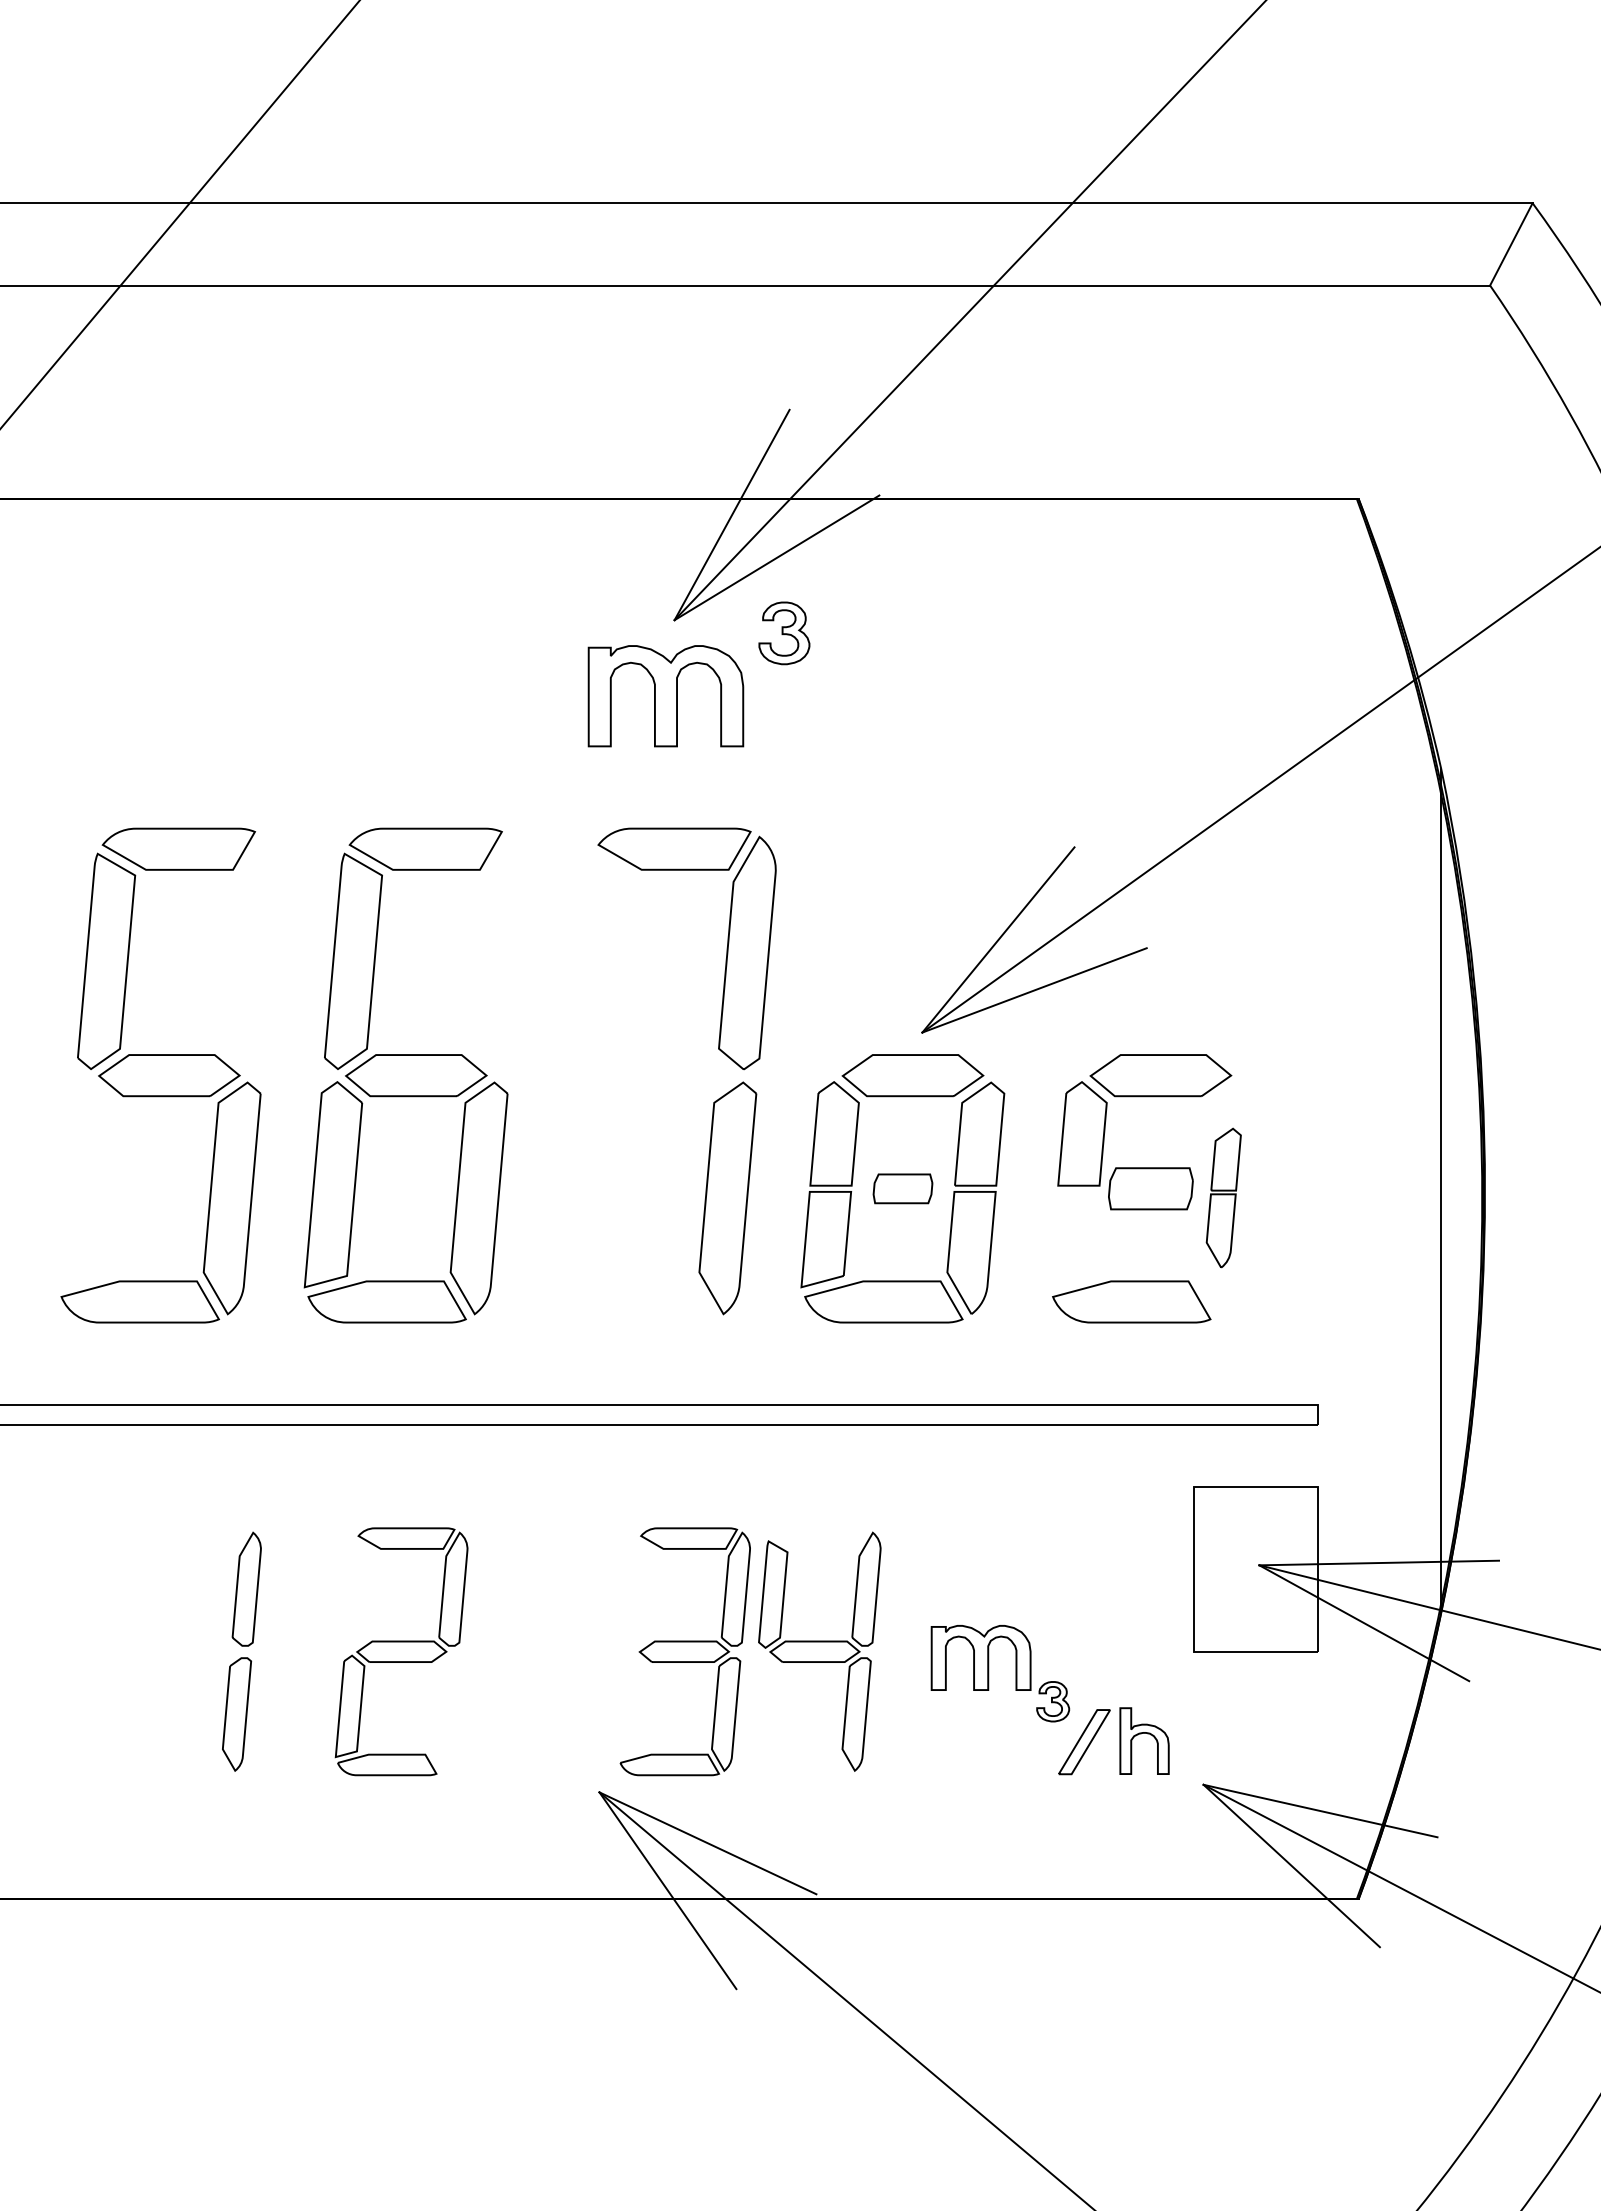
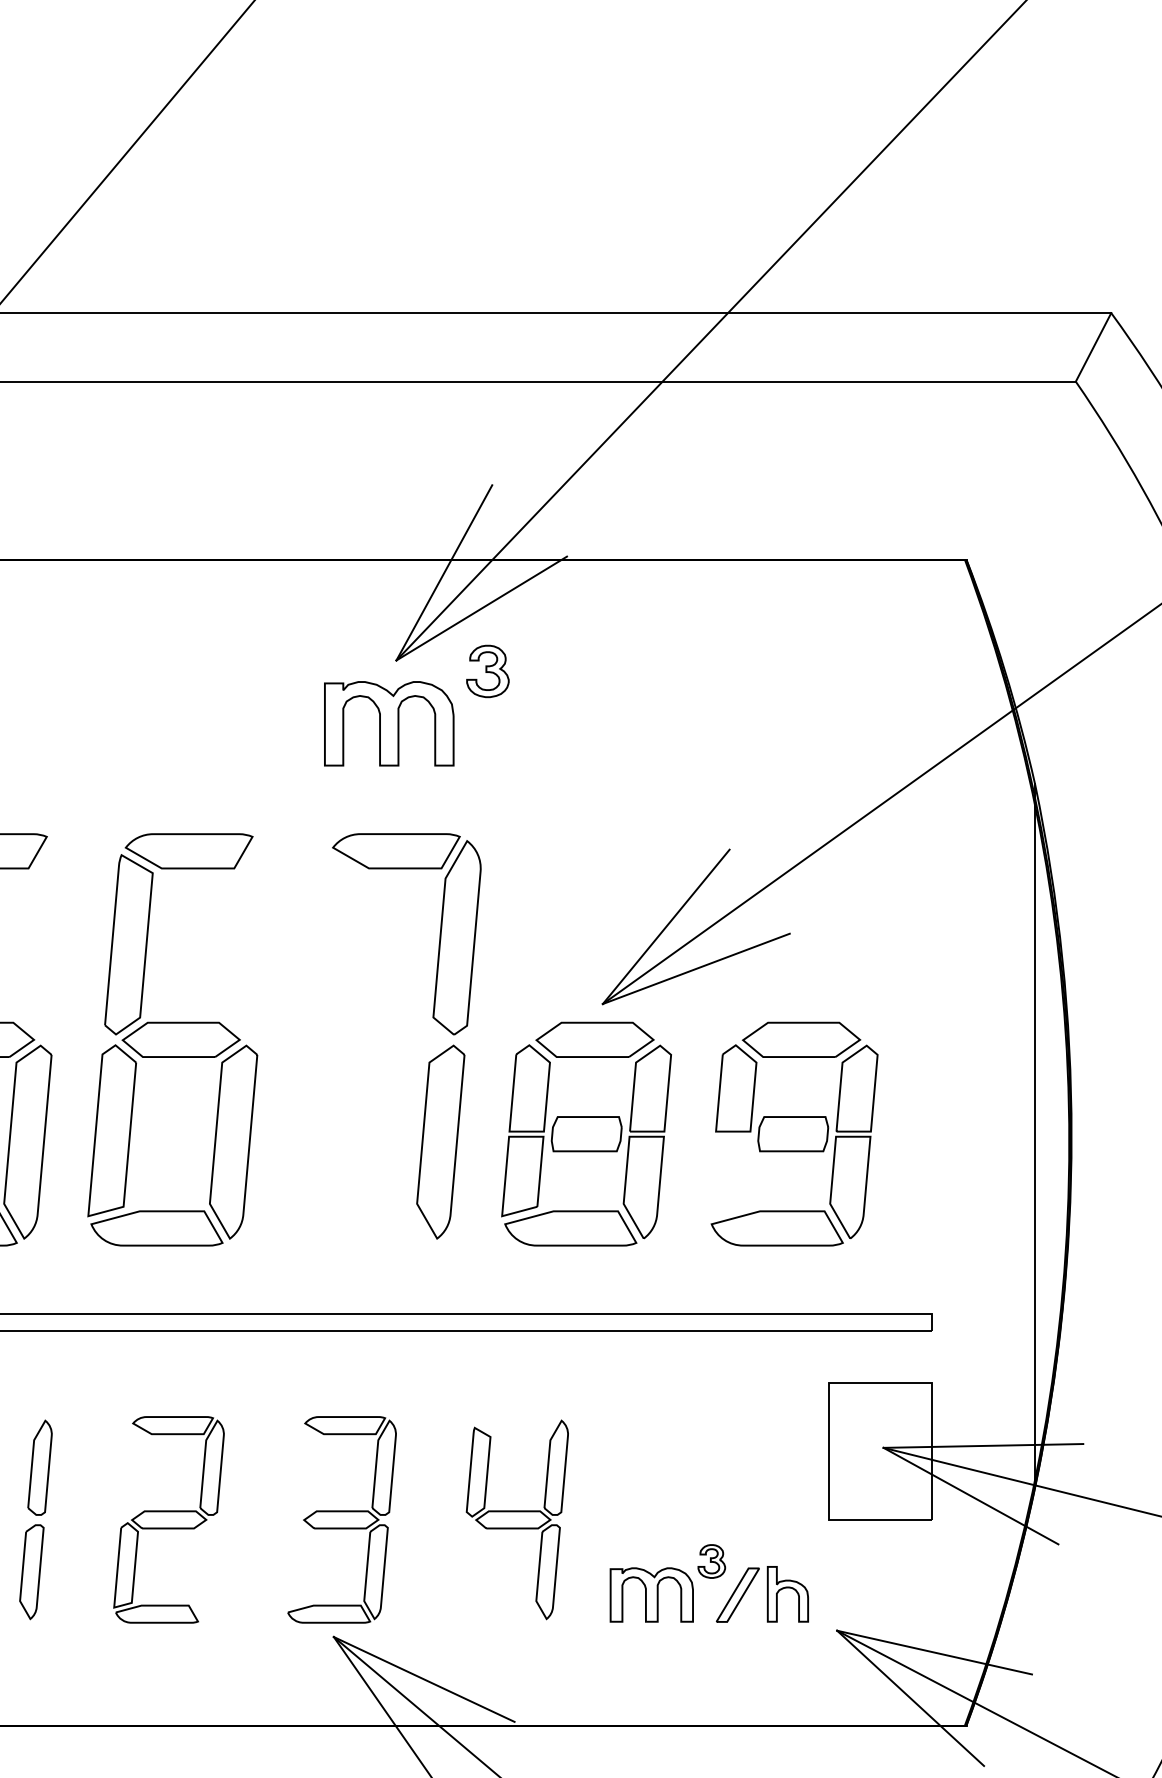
part: (902, 1188) -> (586, 1133), size x1.43
part: (1223, 1197) -> (853, 1141), size x1.67
part: (684, 1651) -> (341, 1519), moved
part: (980, 1657) -> (651, 1594), moved

